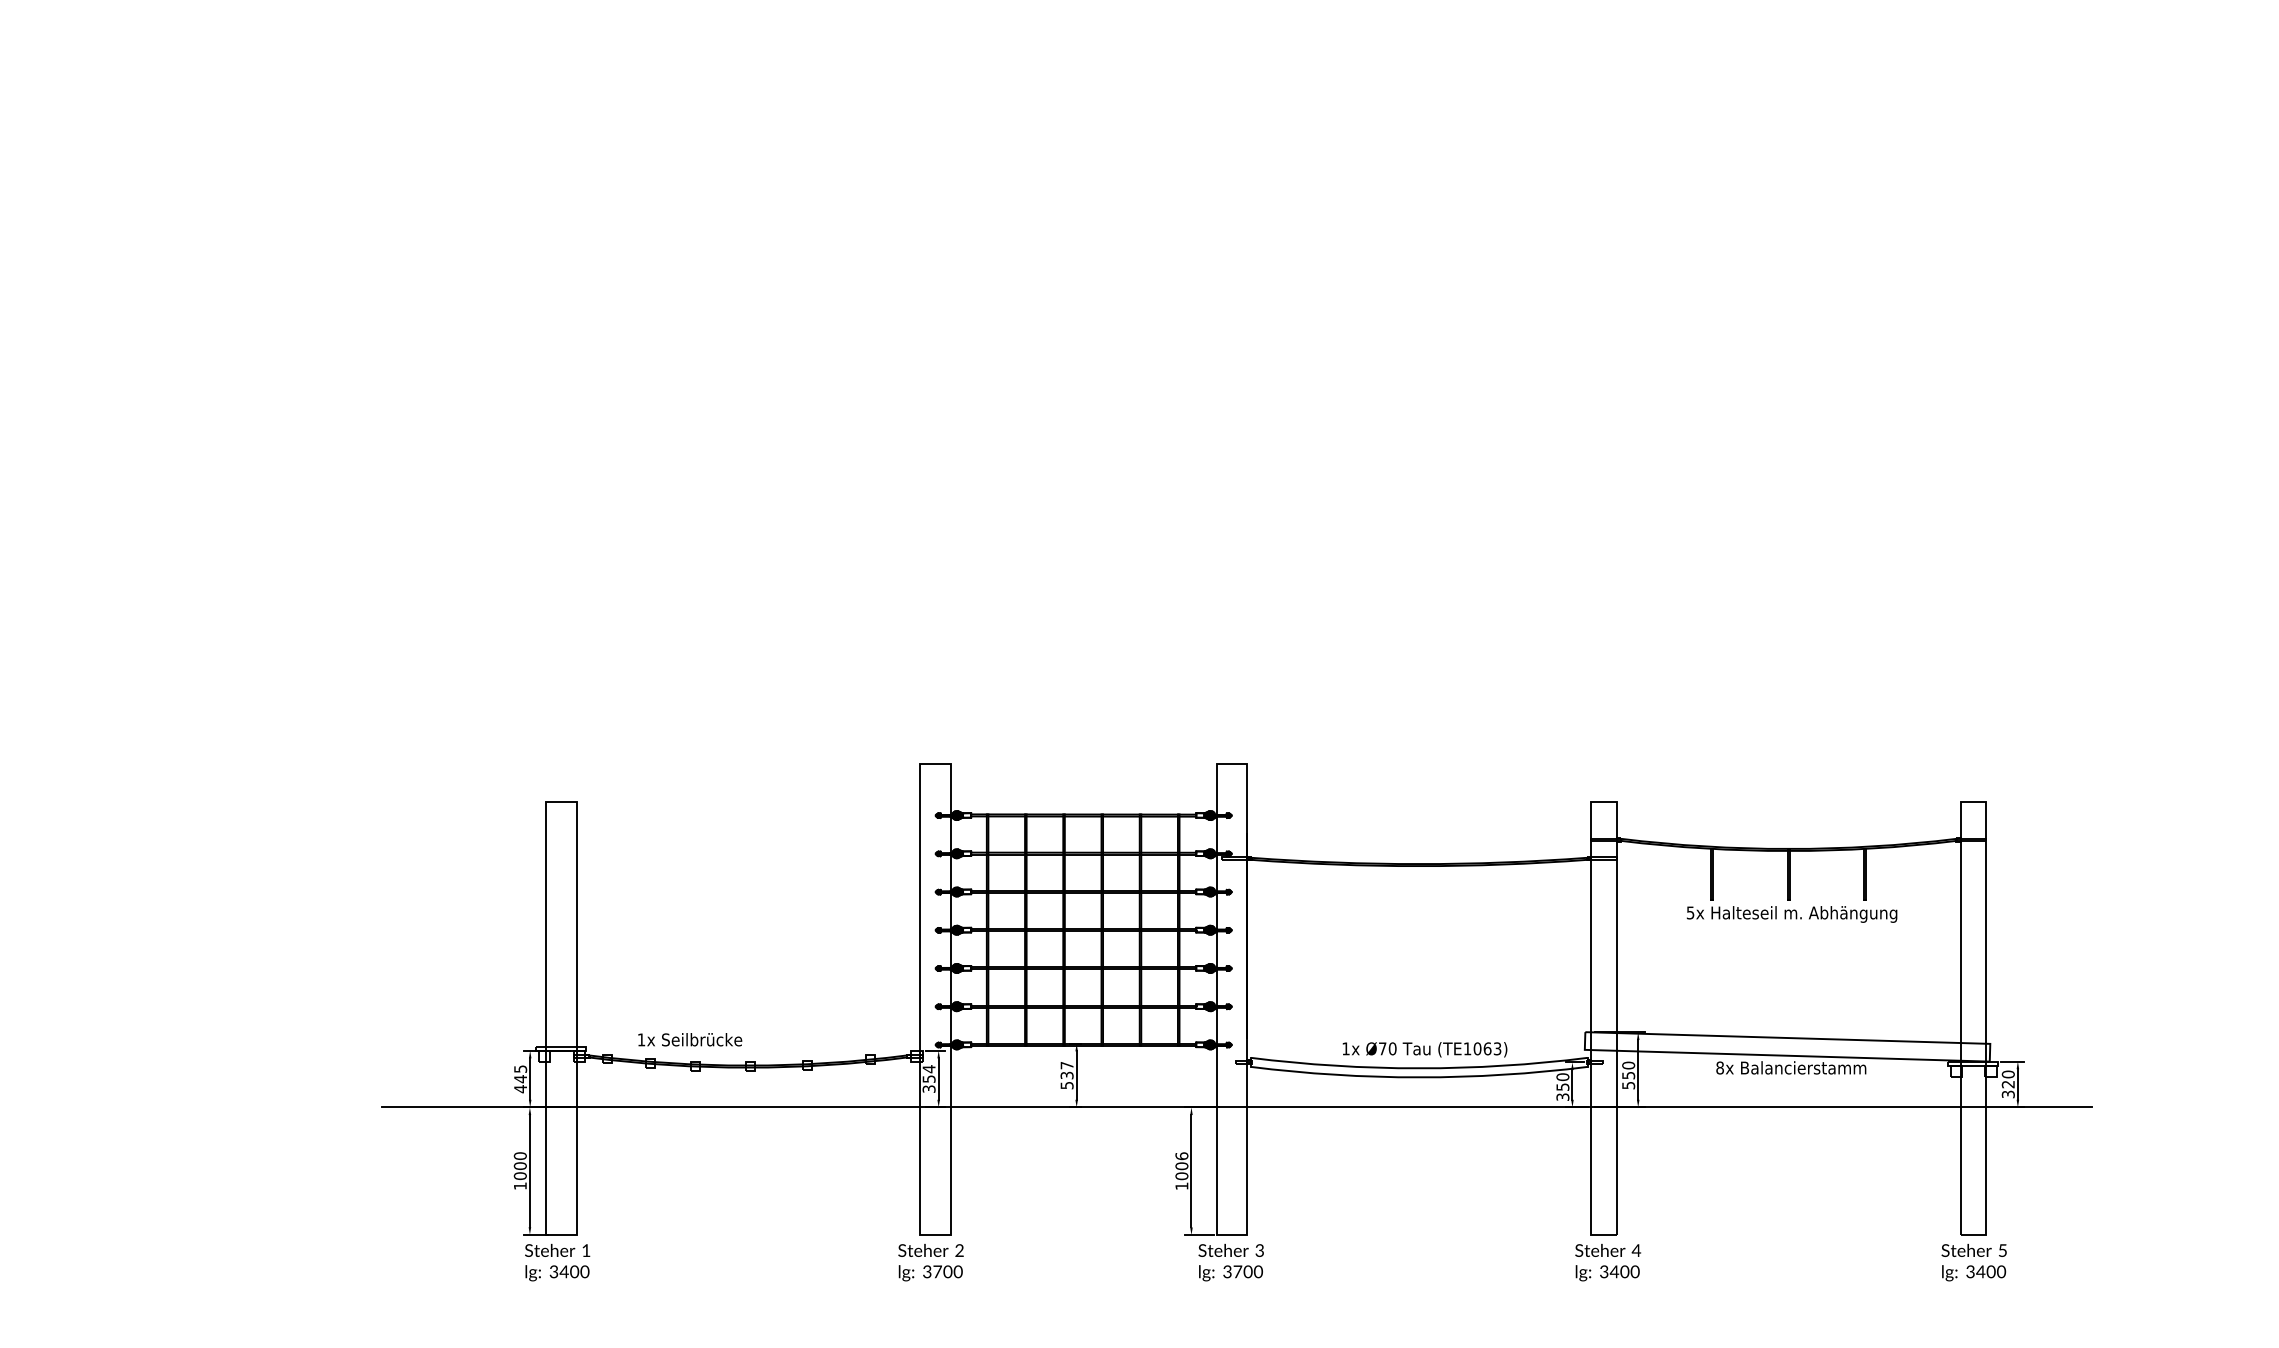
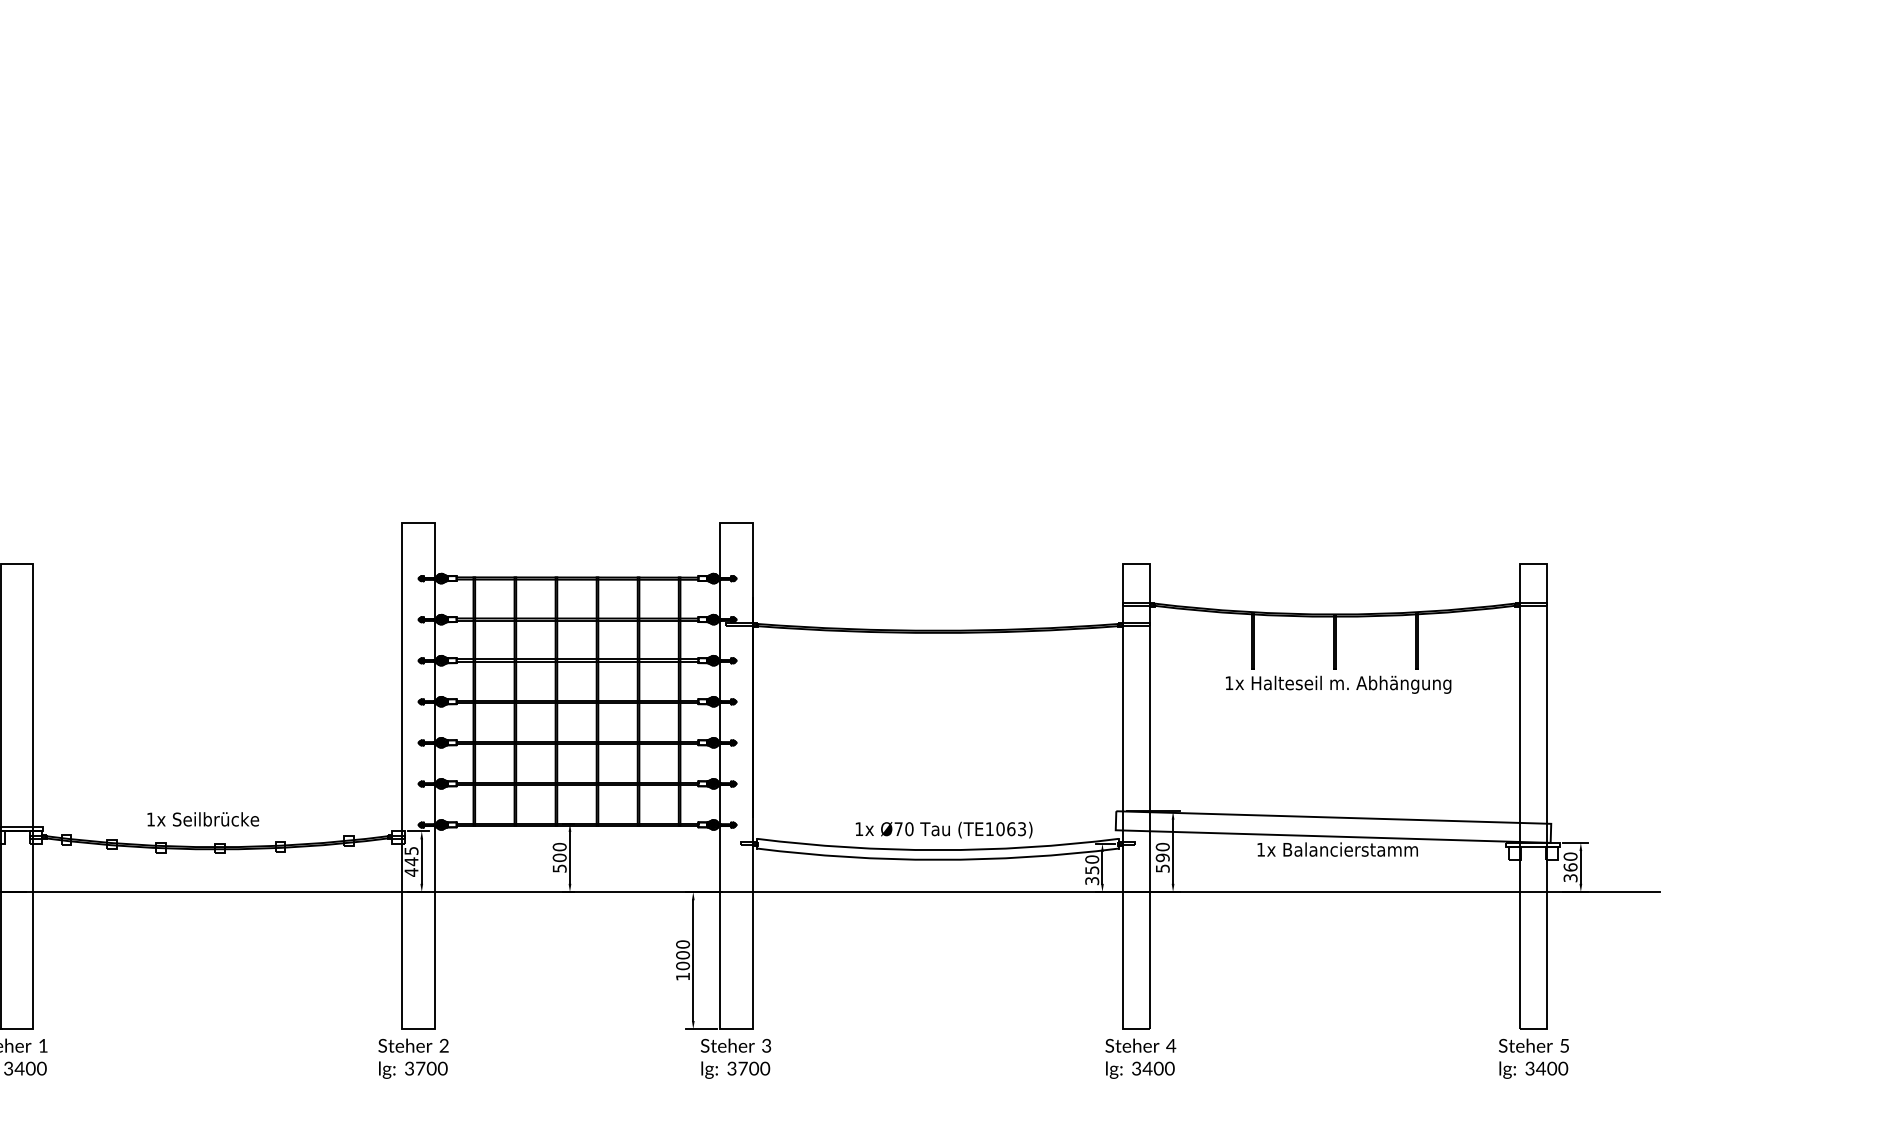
text: (1690, 912) -> (1229, 682), 5x -> 1x
text: (690, 1039) -> (203, 819), moved
text: (1719, 1067) -> (1260, 849), 8x -> 1x
text: (1066, 1070) -> (559, 852), 537 -> 500
text: (1628, 1075) -> (1162, 857), 550 -> 590
text: (928, 1079) -> (410, 862), 354 -> 445
text: (2007, 1084) -> (1569, 867), 320 -> 360
text: (1181, 1155) -> (682, 943), 1006 -> 1000

